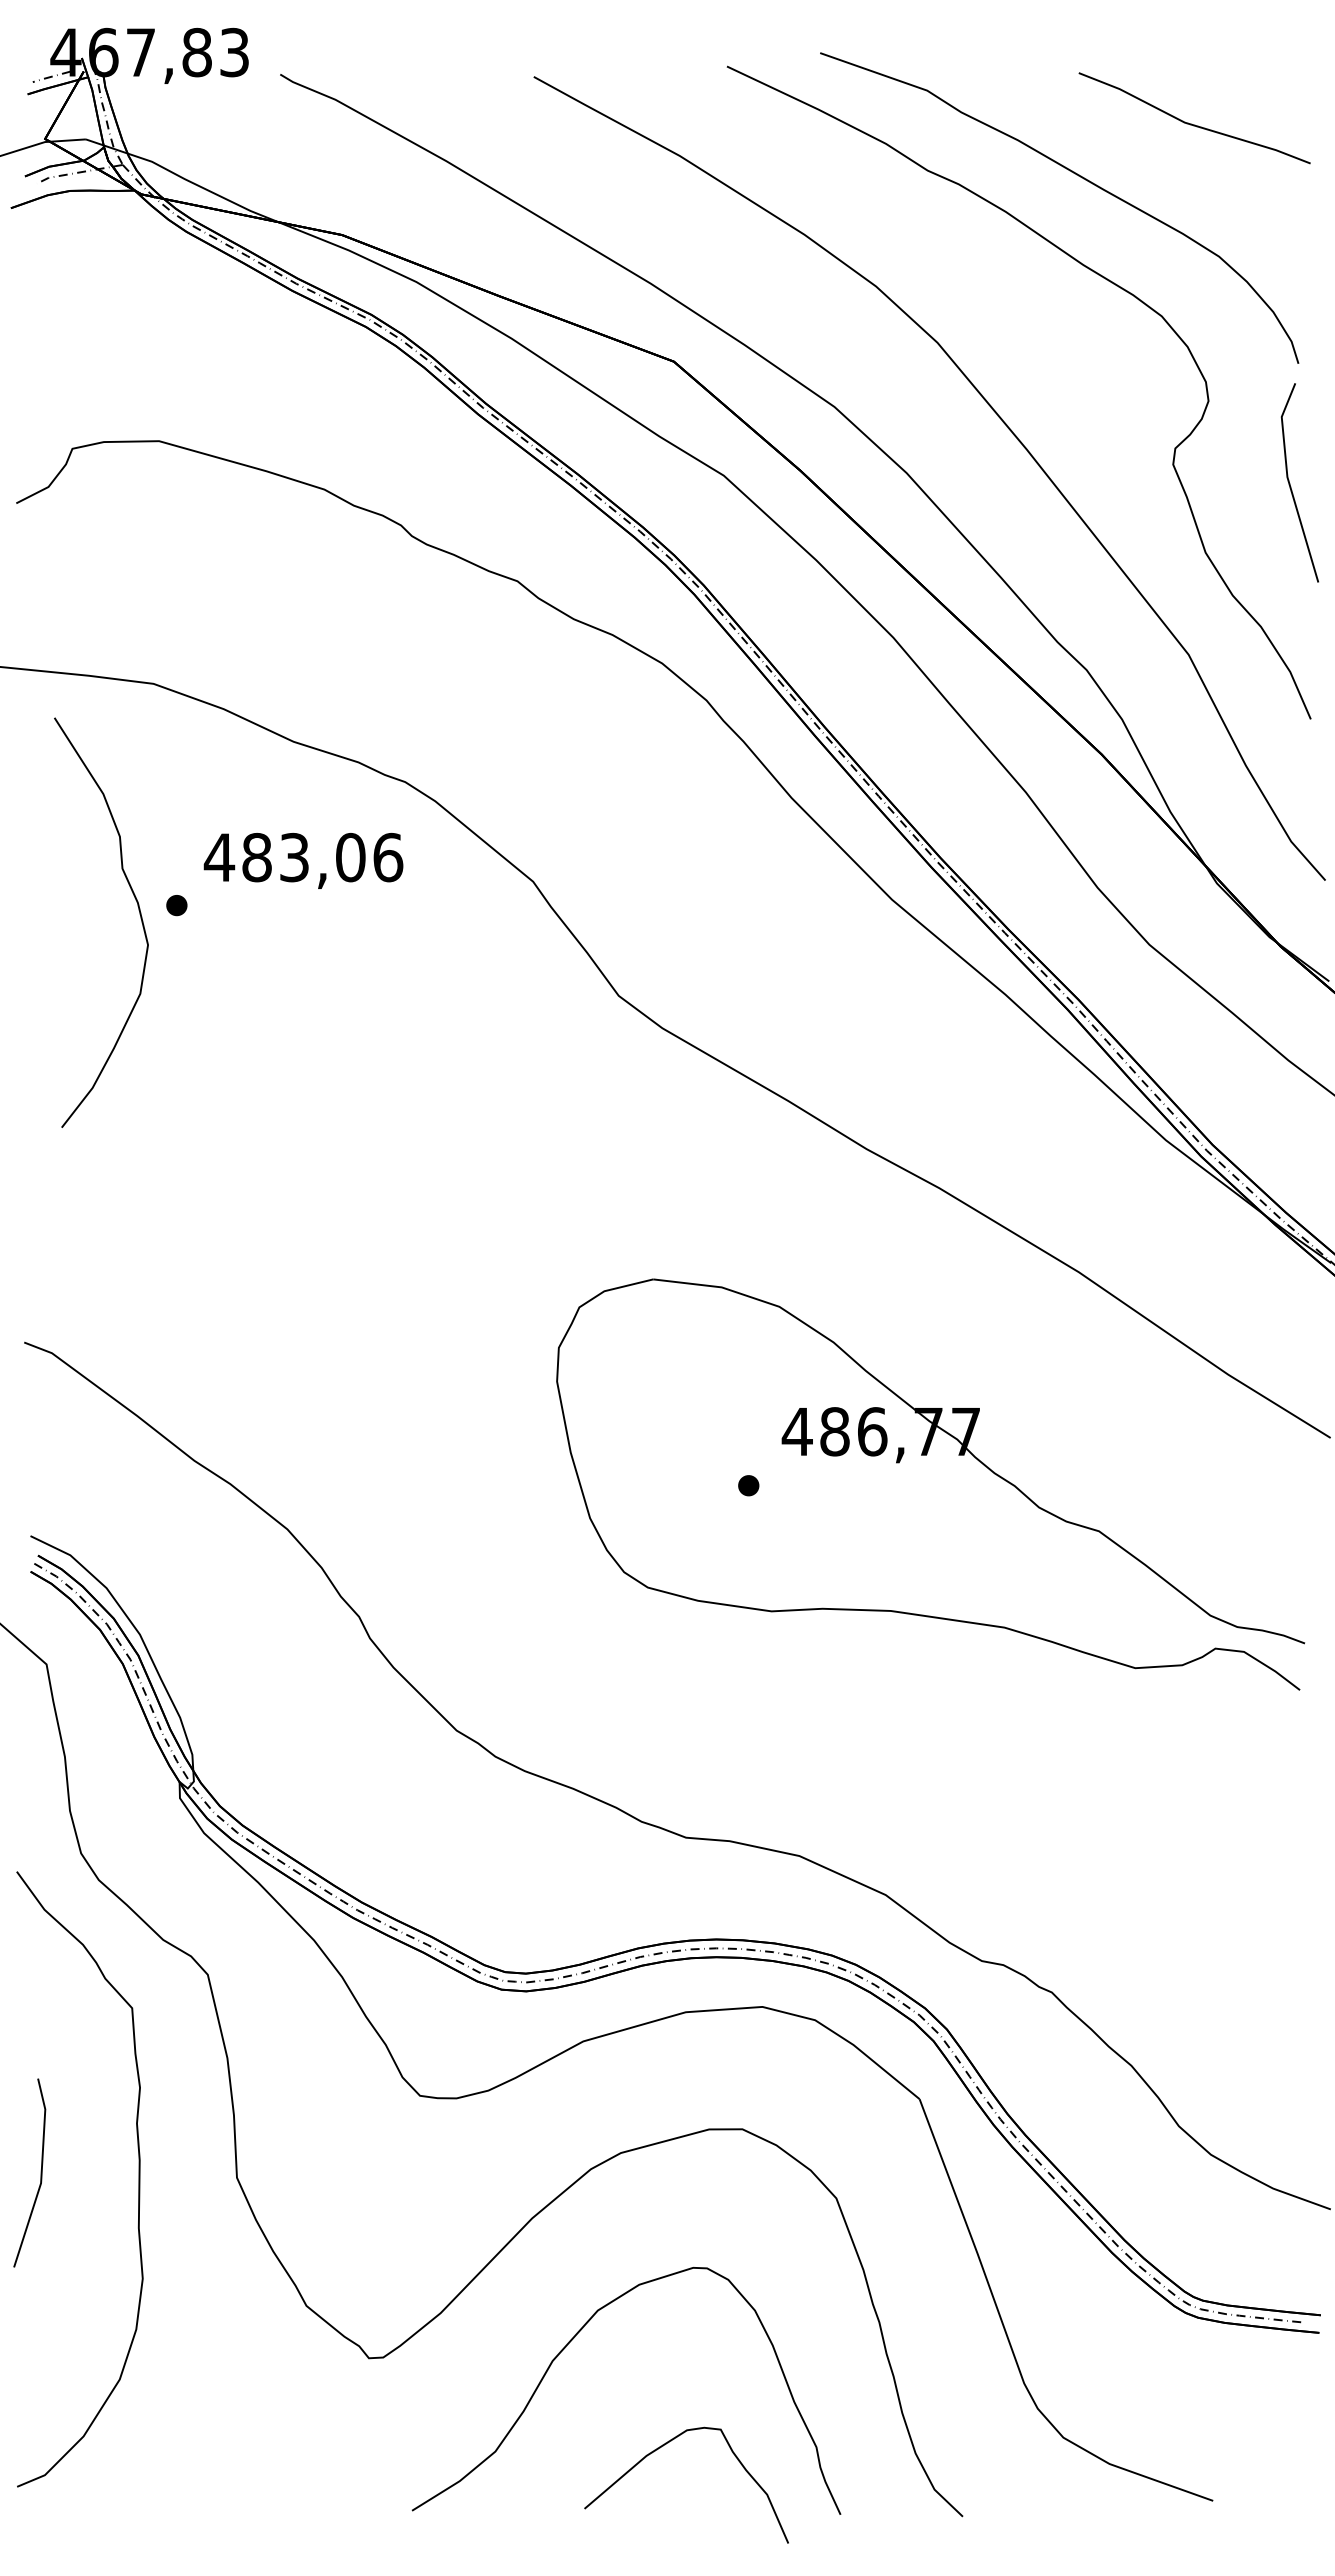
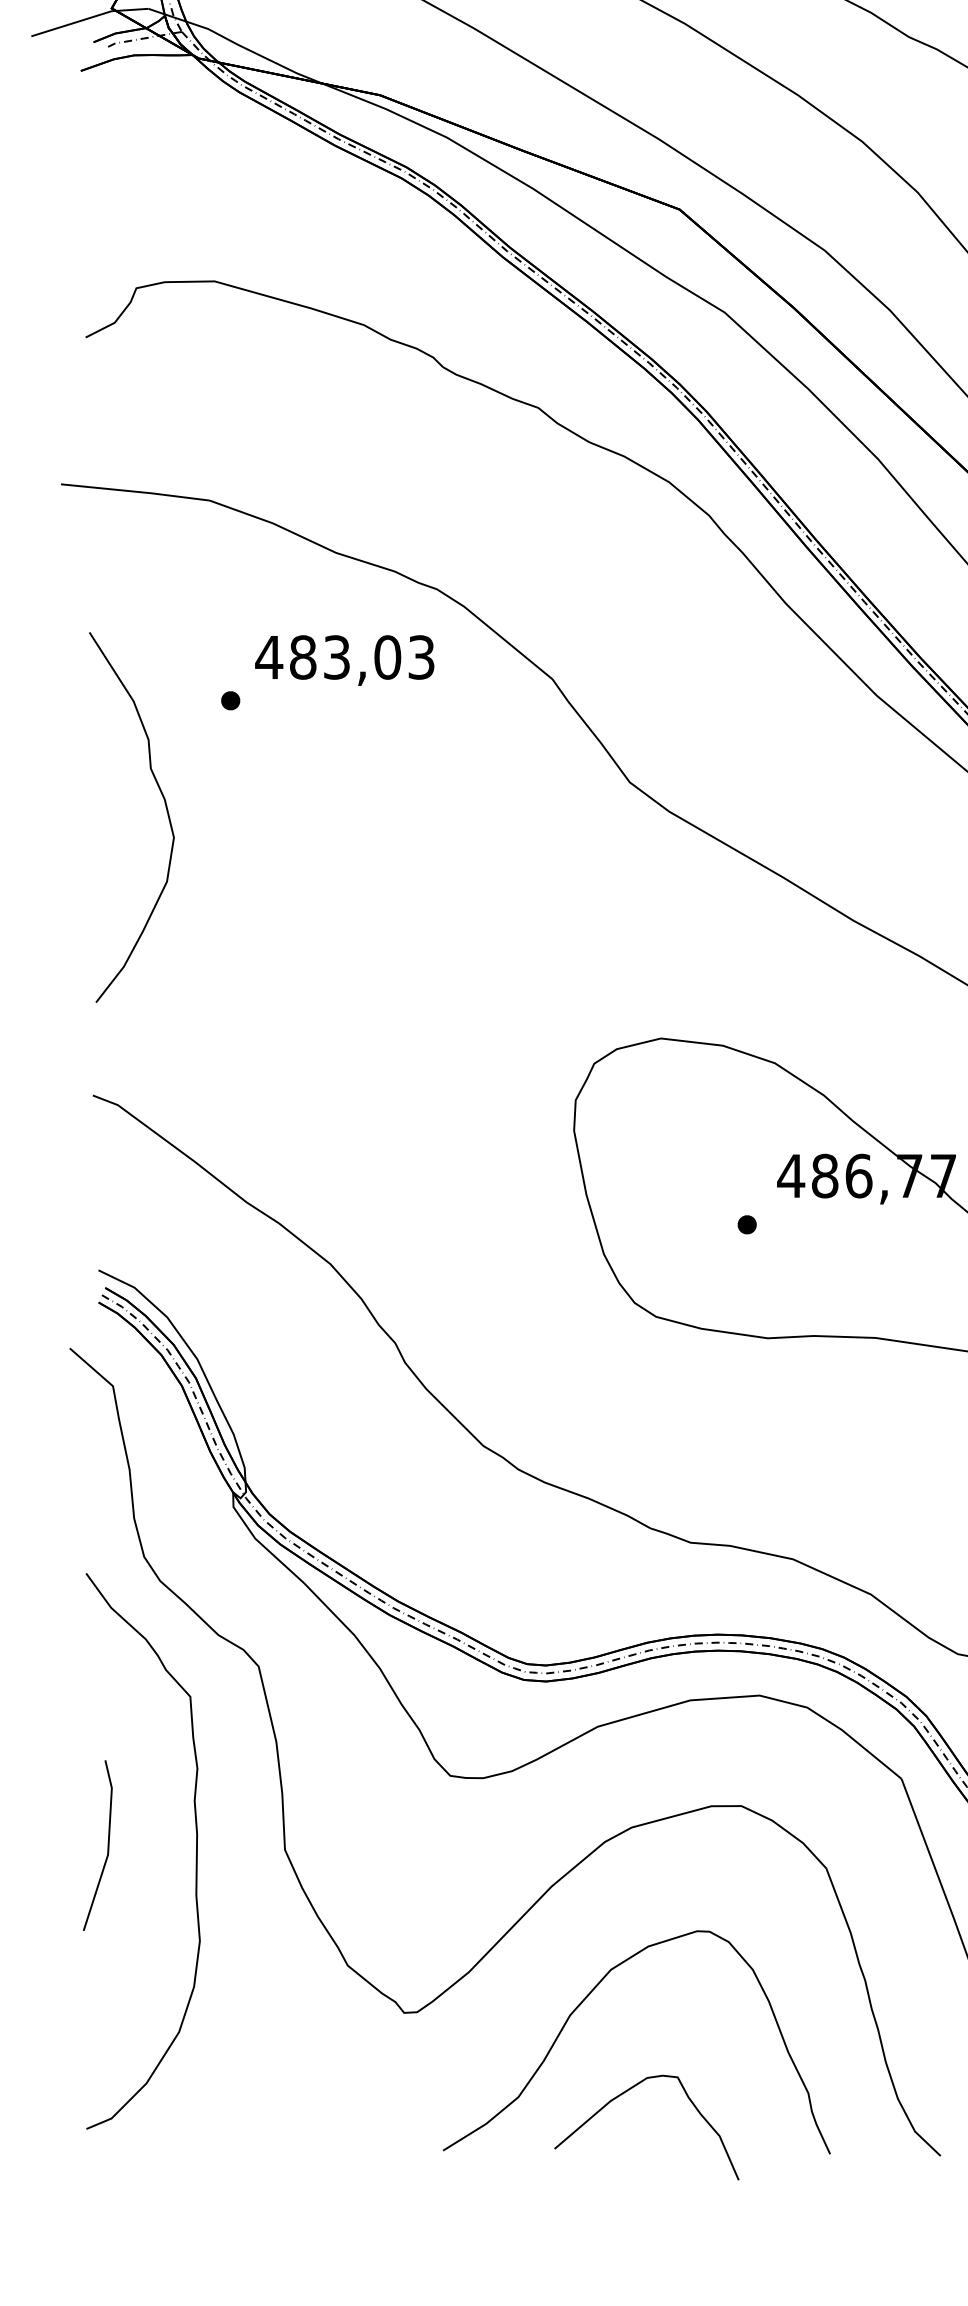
text: (388, 857) -> (421, 657), 483,06 -> 483,03
curve: (139, 914) -> (166, 810), moved
curve: (660, 2448) -> (623, 2094), moved

